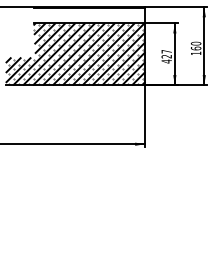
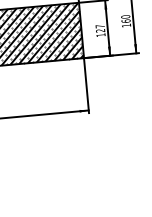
text: (166, 61) -> (100, 35), 427 -> 127

